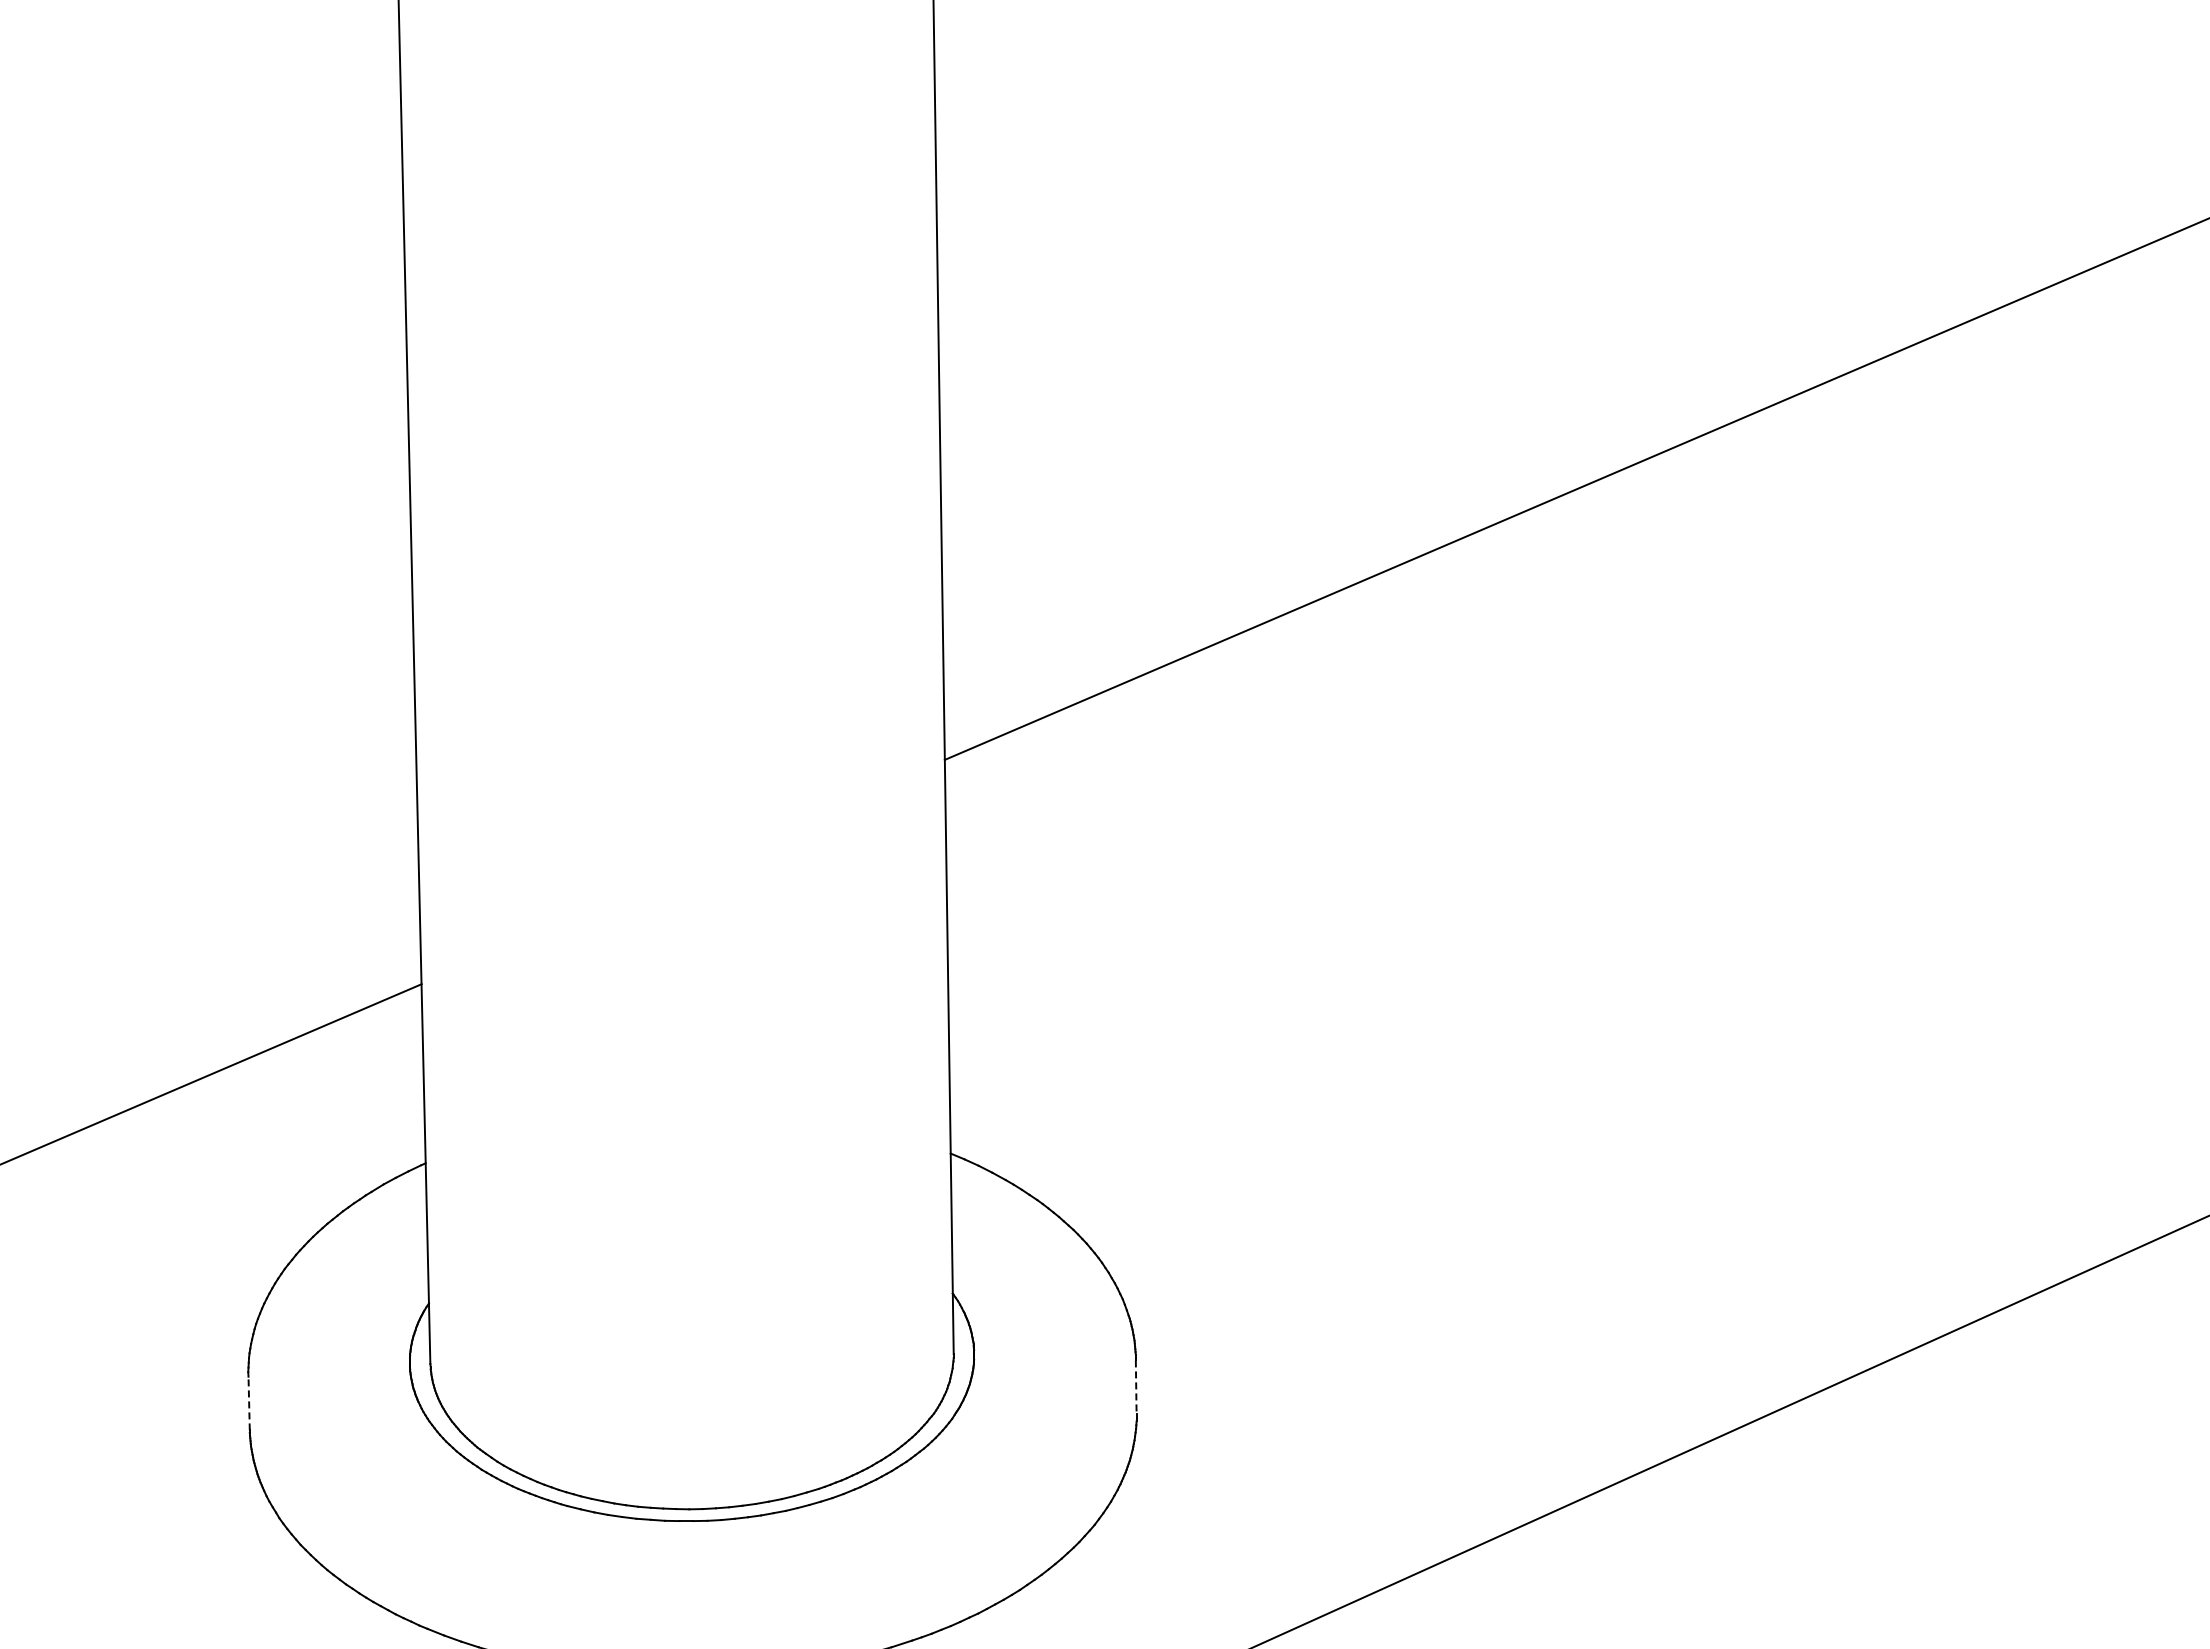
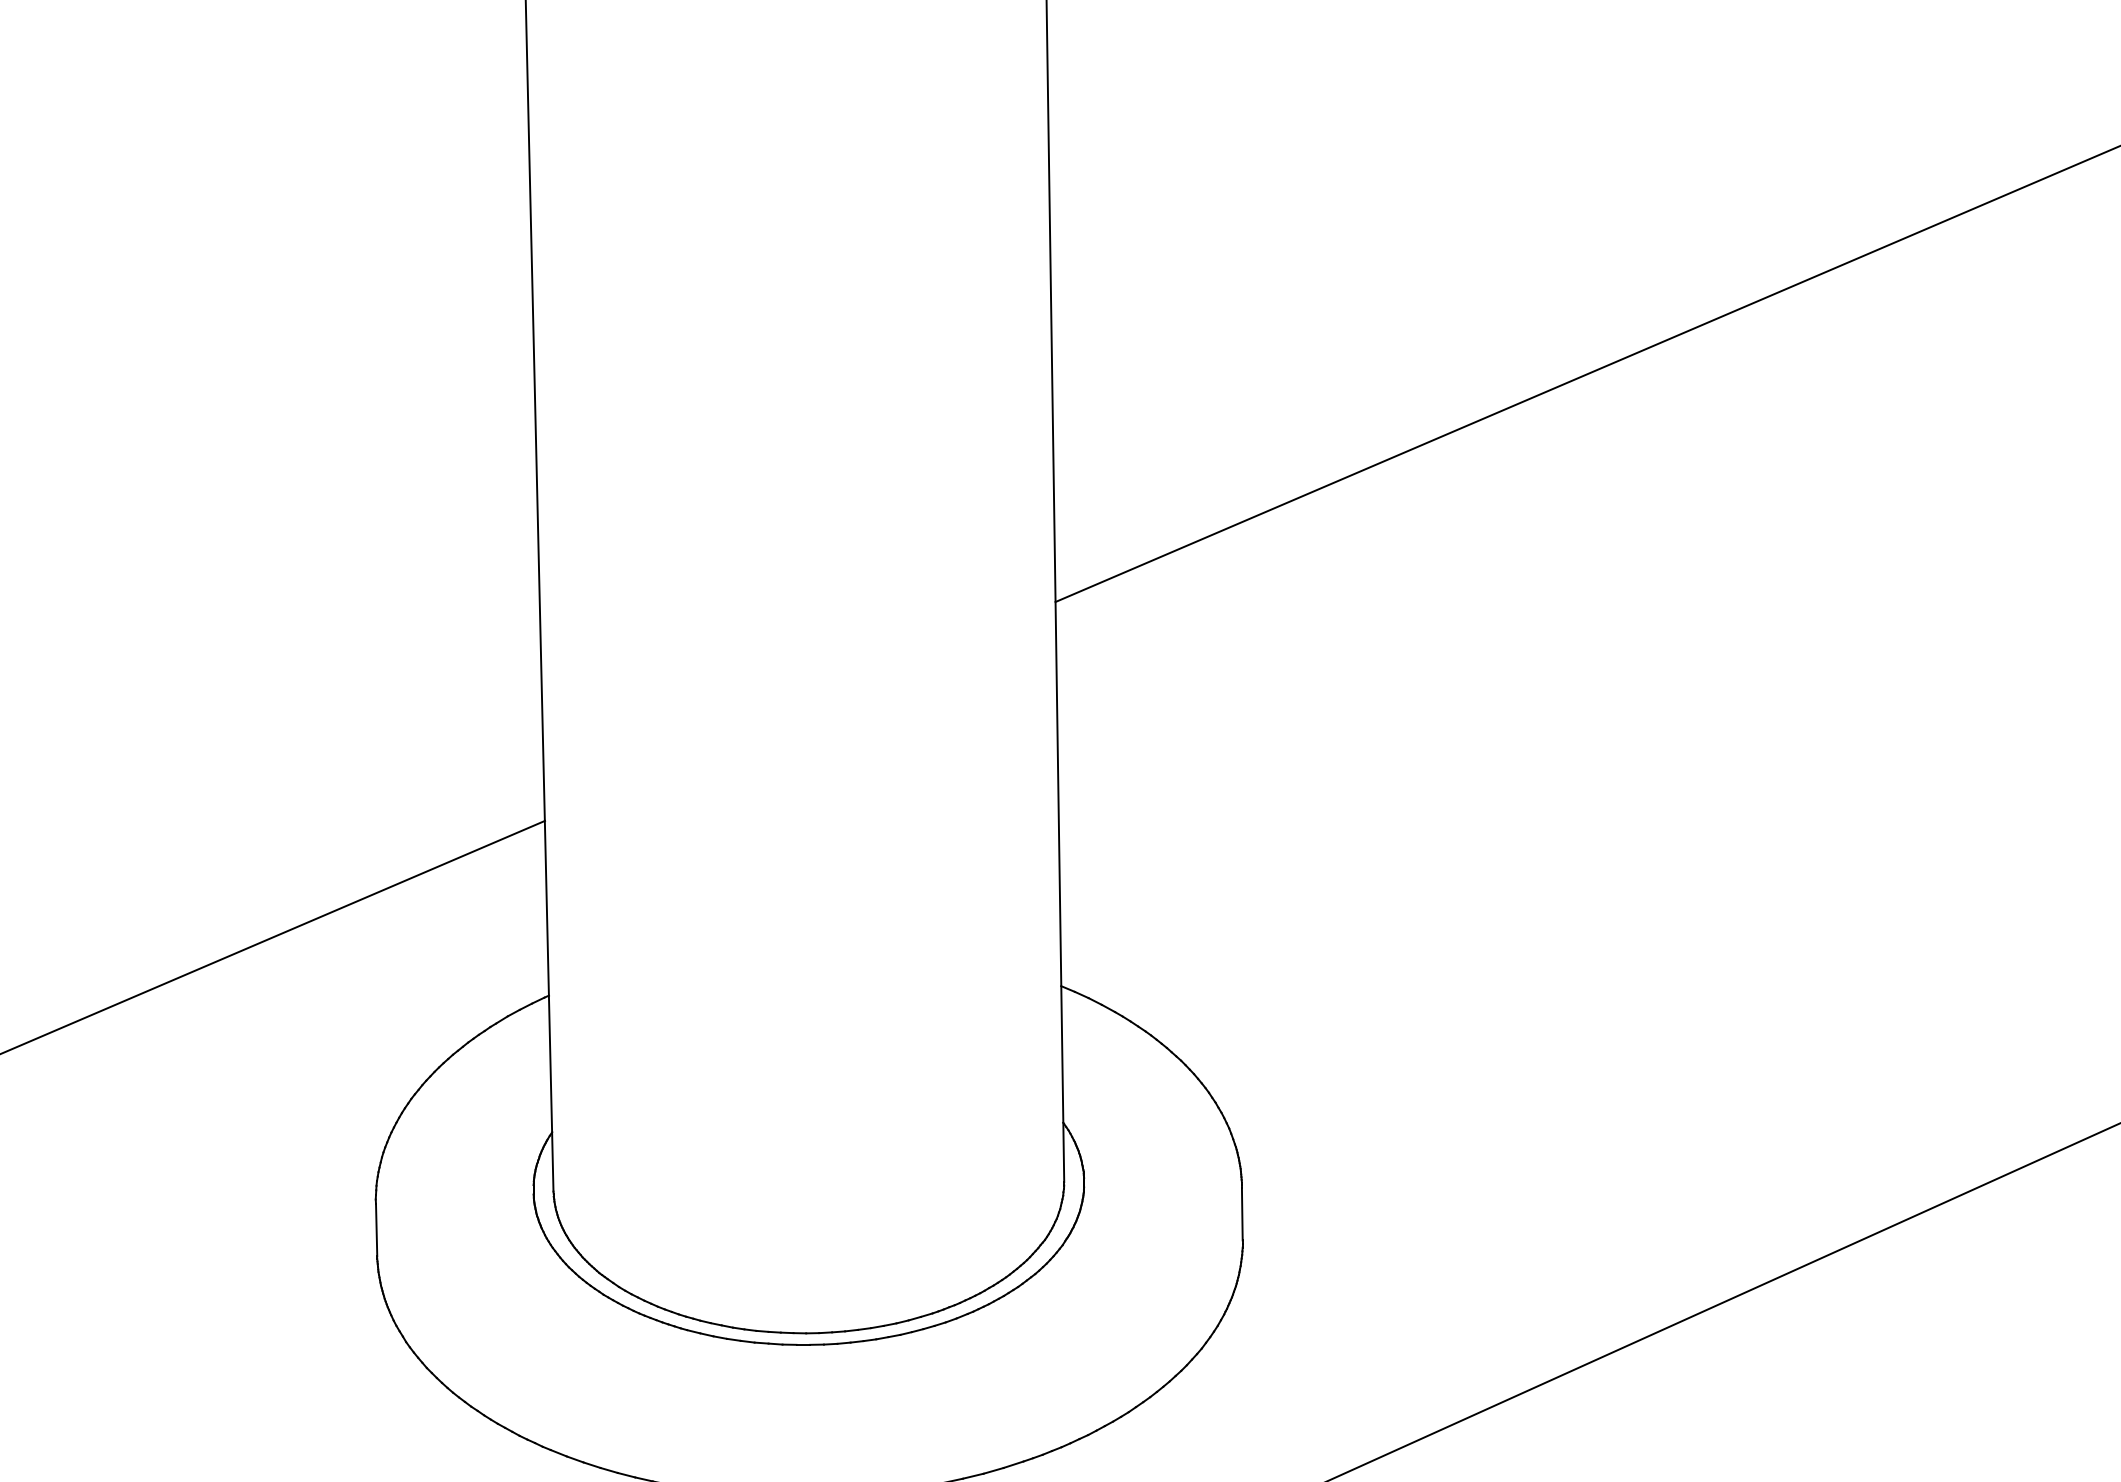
line: (1136, 1387) -> (1242, 1214), dashed -> solid
line: (249, 1403) -> (376, 1230), dashed -> solid

